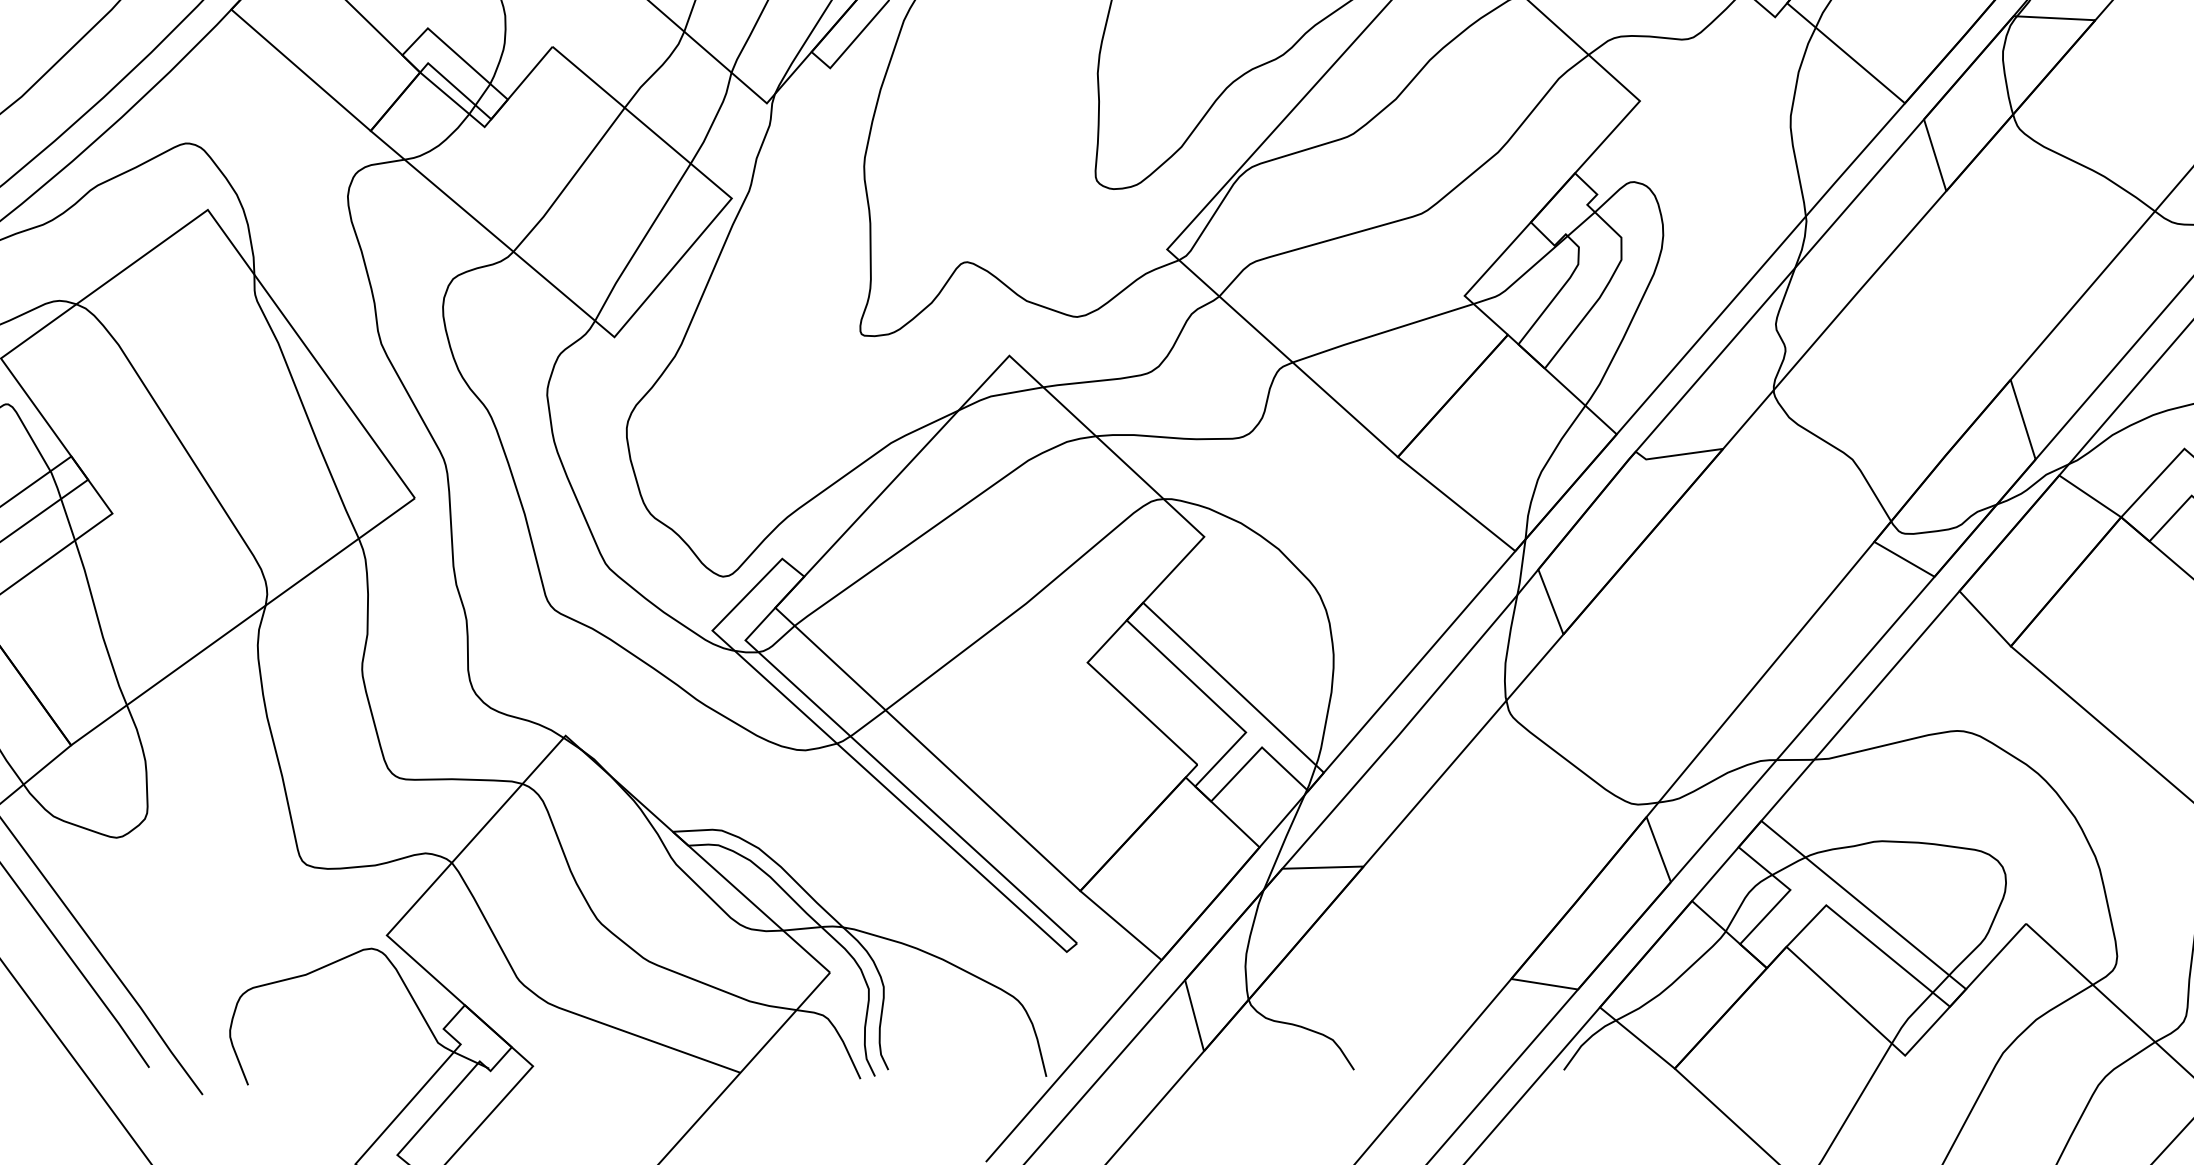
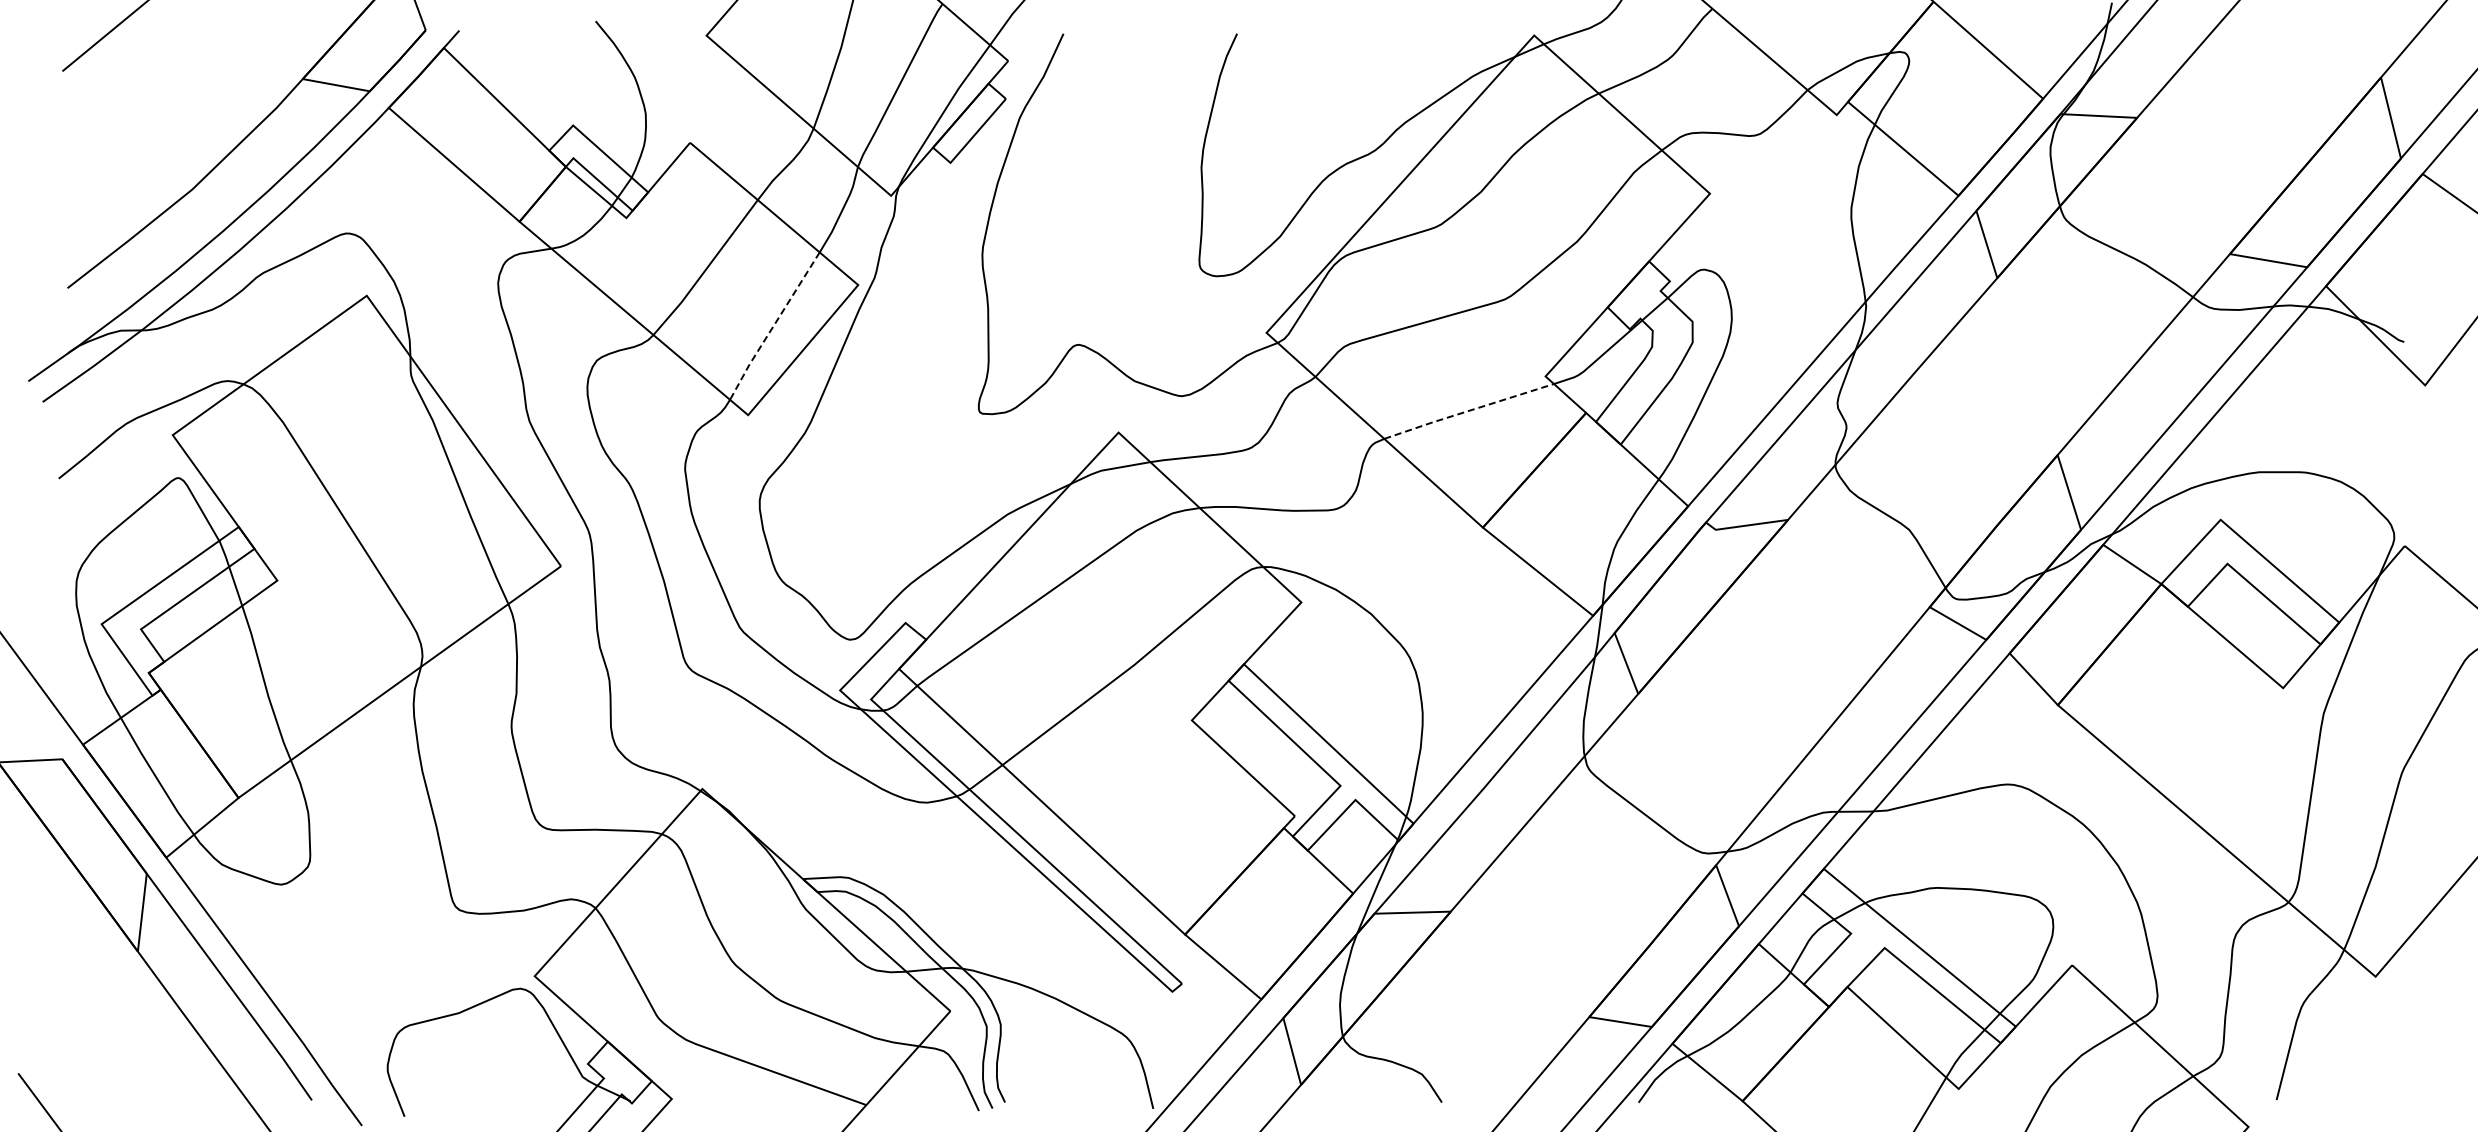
line: (641, 242) -> (773, 326), solid -> dashed
line: (1382, 332) -> (1468, 410), solid -> dashed

